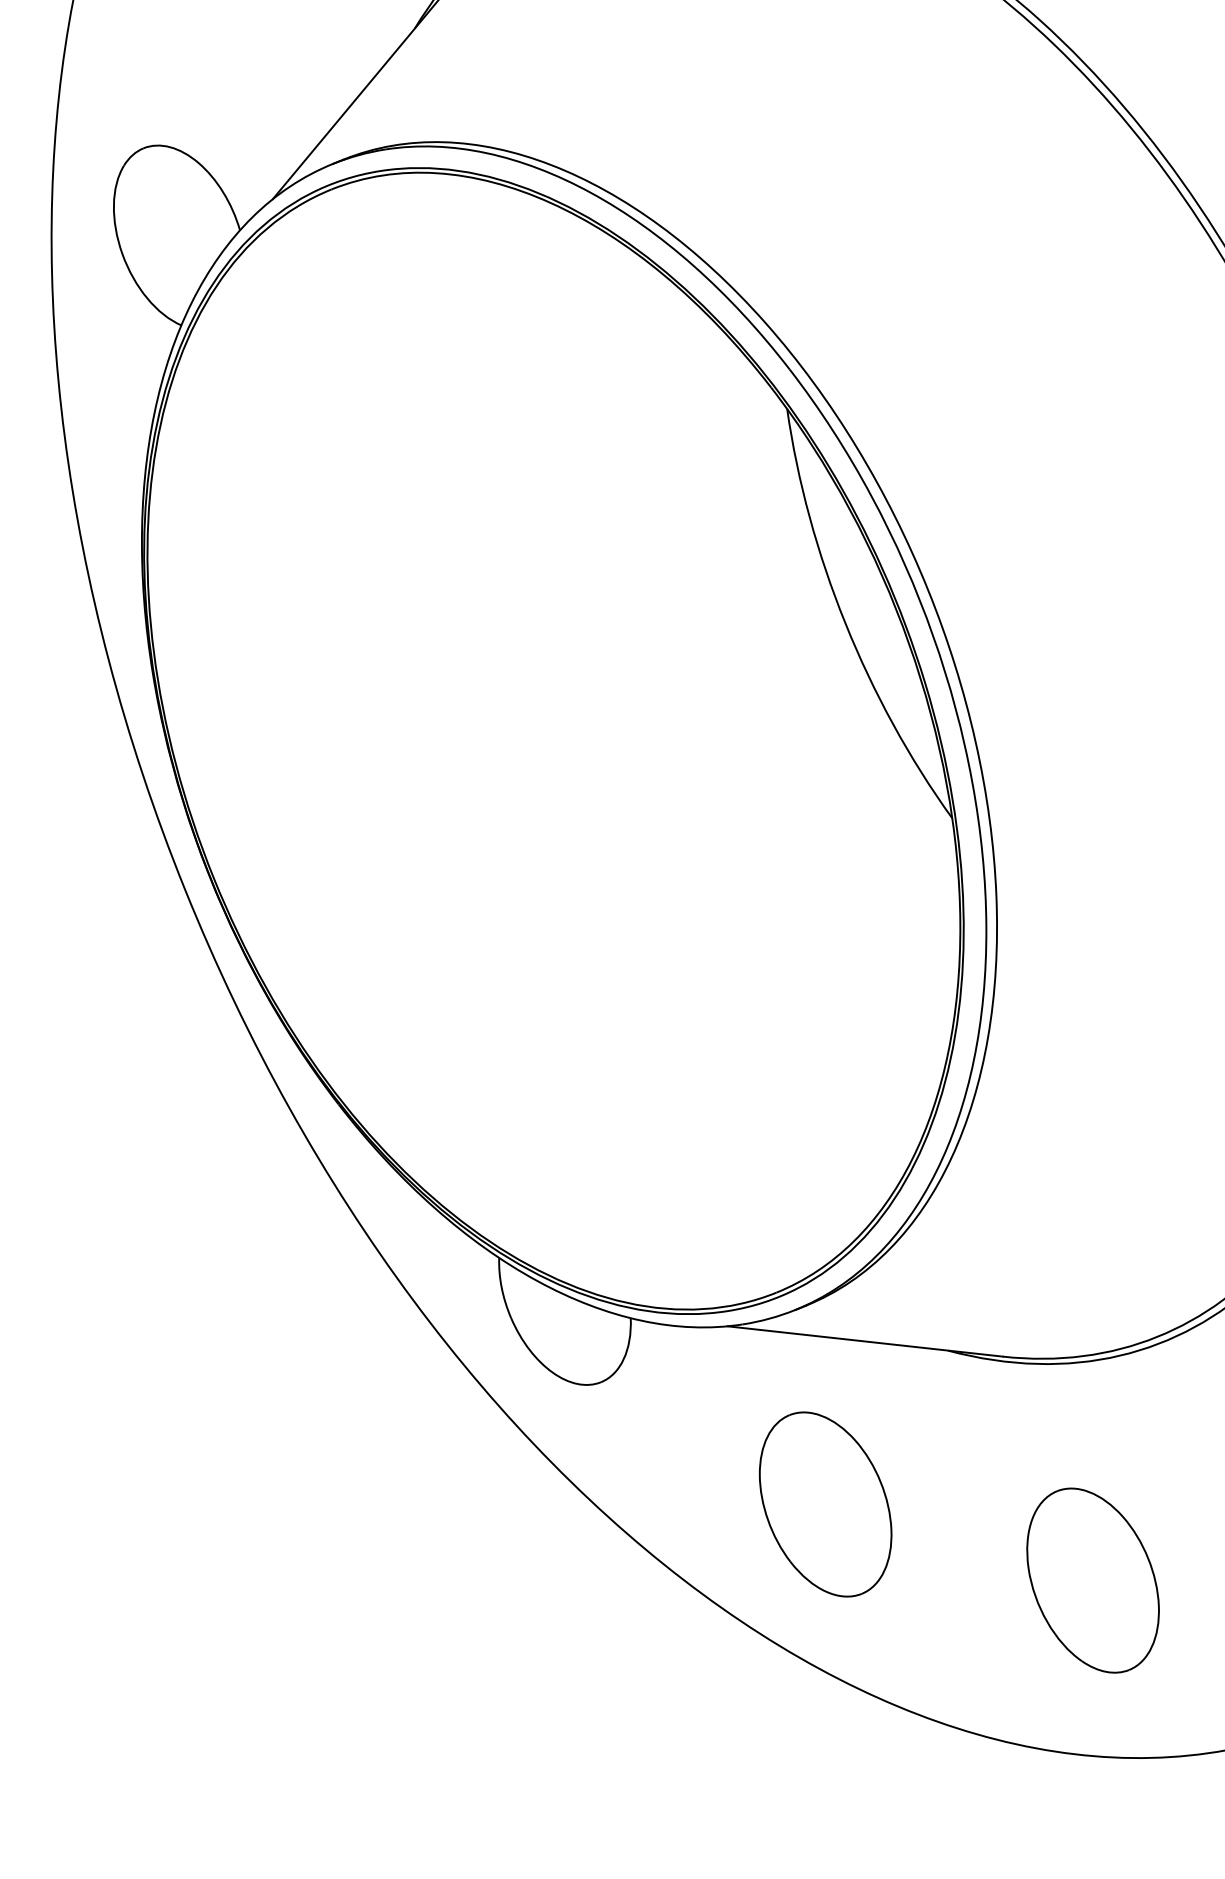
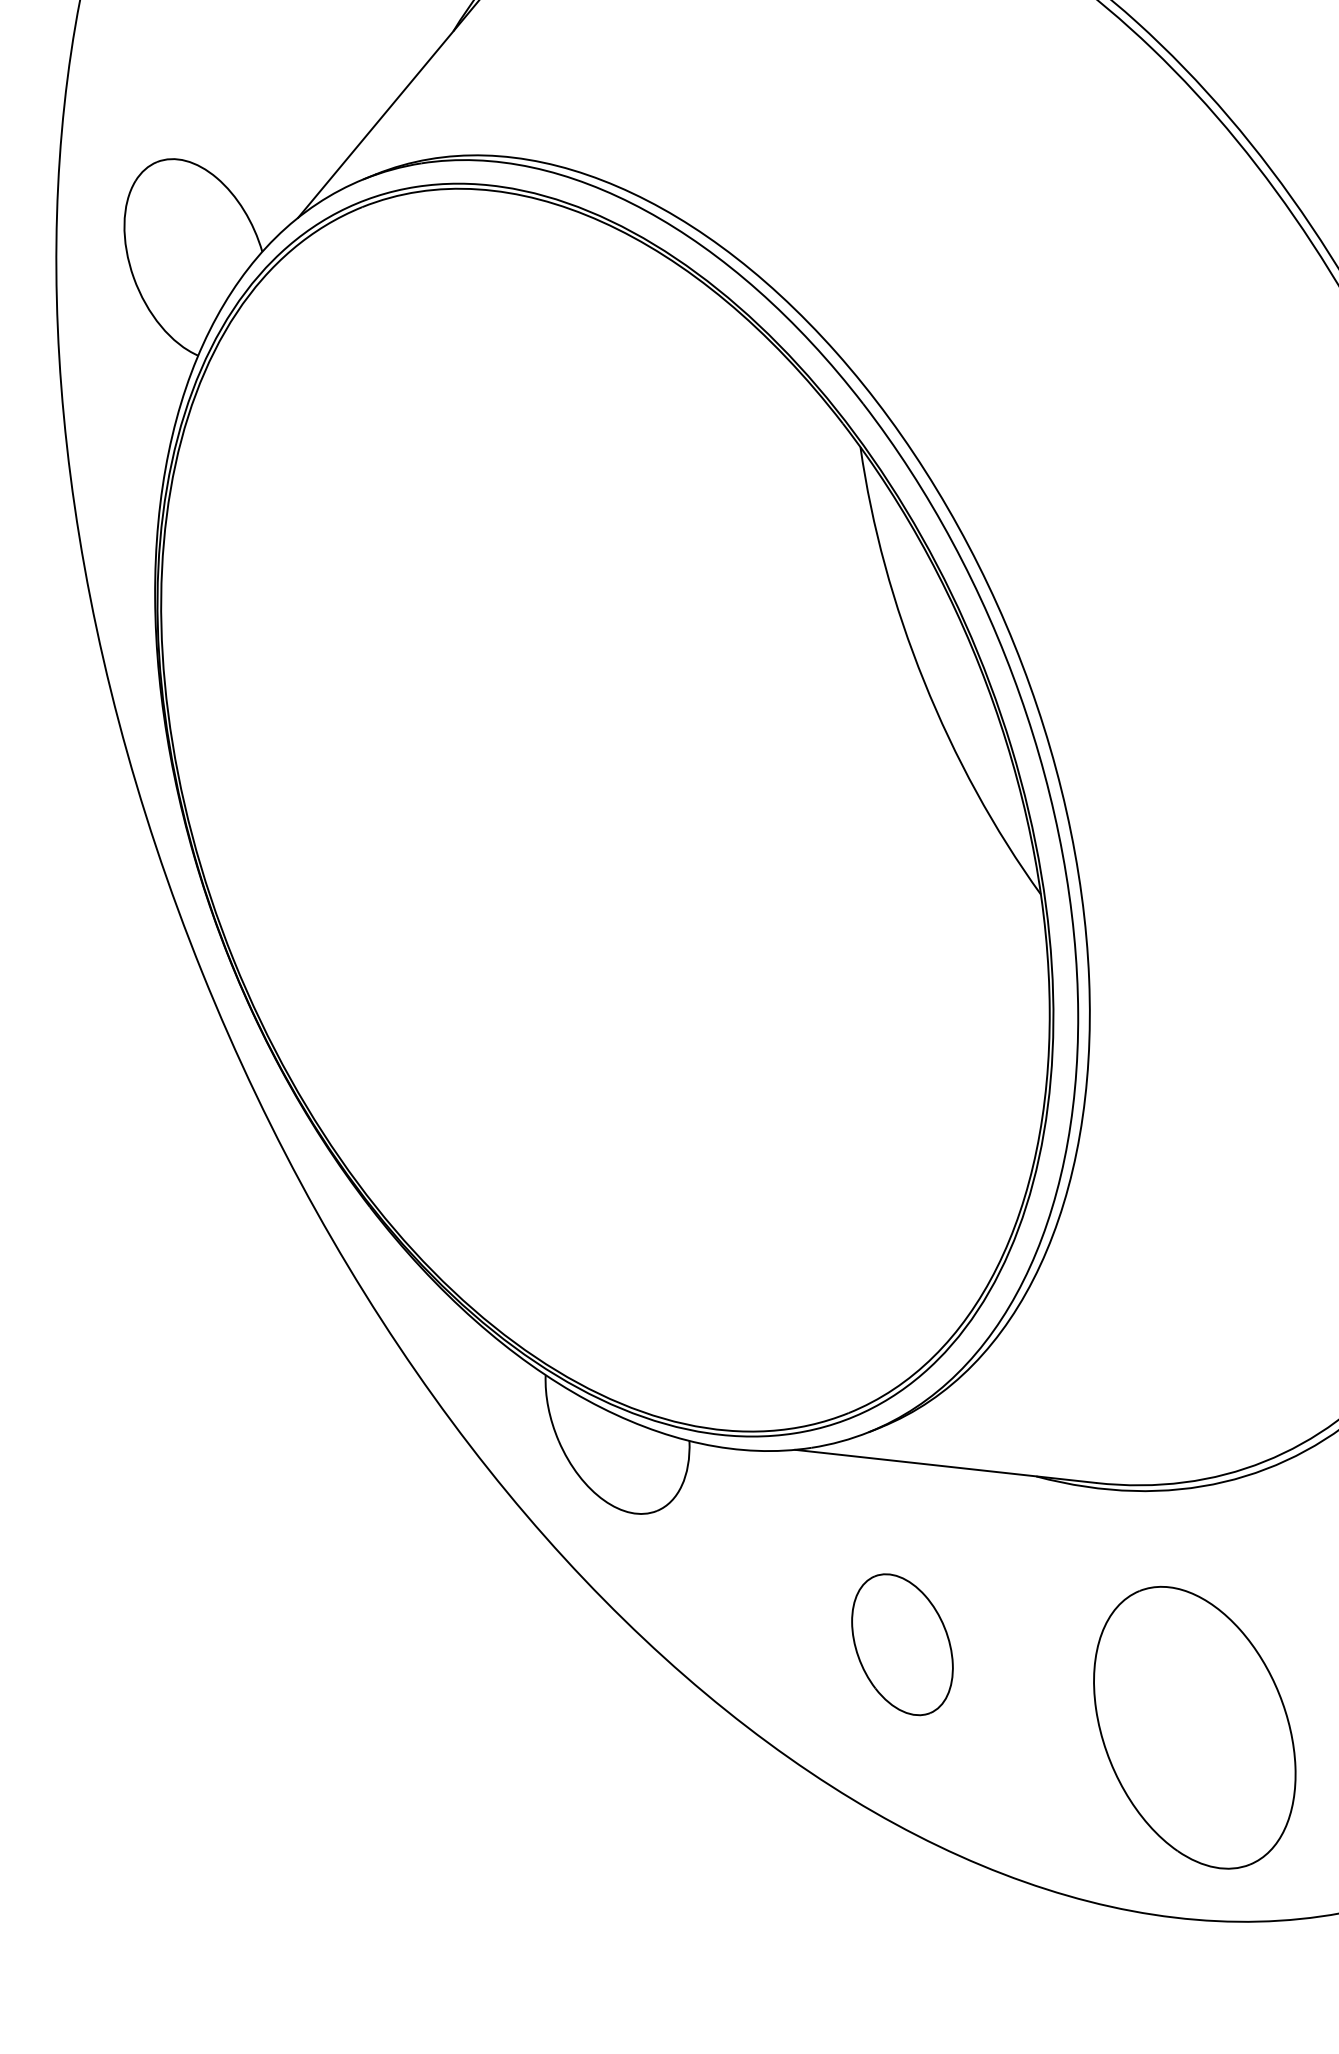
part: (825, 1504) -> (902, 1644), size x0.7
part: (1092, 1580) -> (1194, 1727), size x1.4

